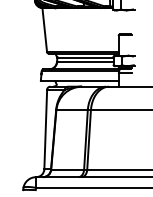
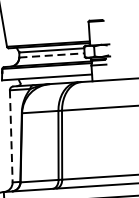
line: (85, 62) -> (52, 55), solid -> dashed
line: (45, 129) -> (10, 136), solid -> dashed

